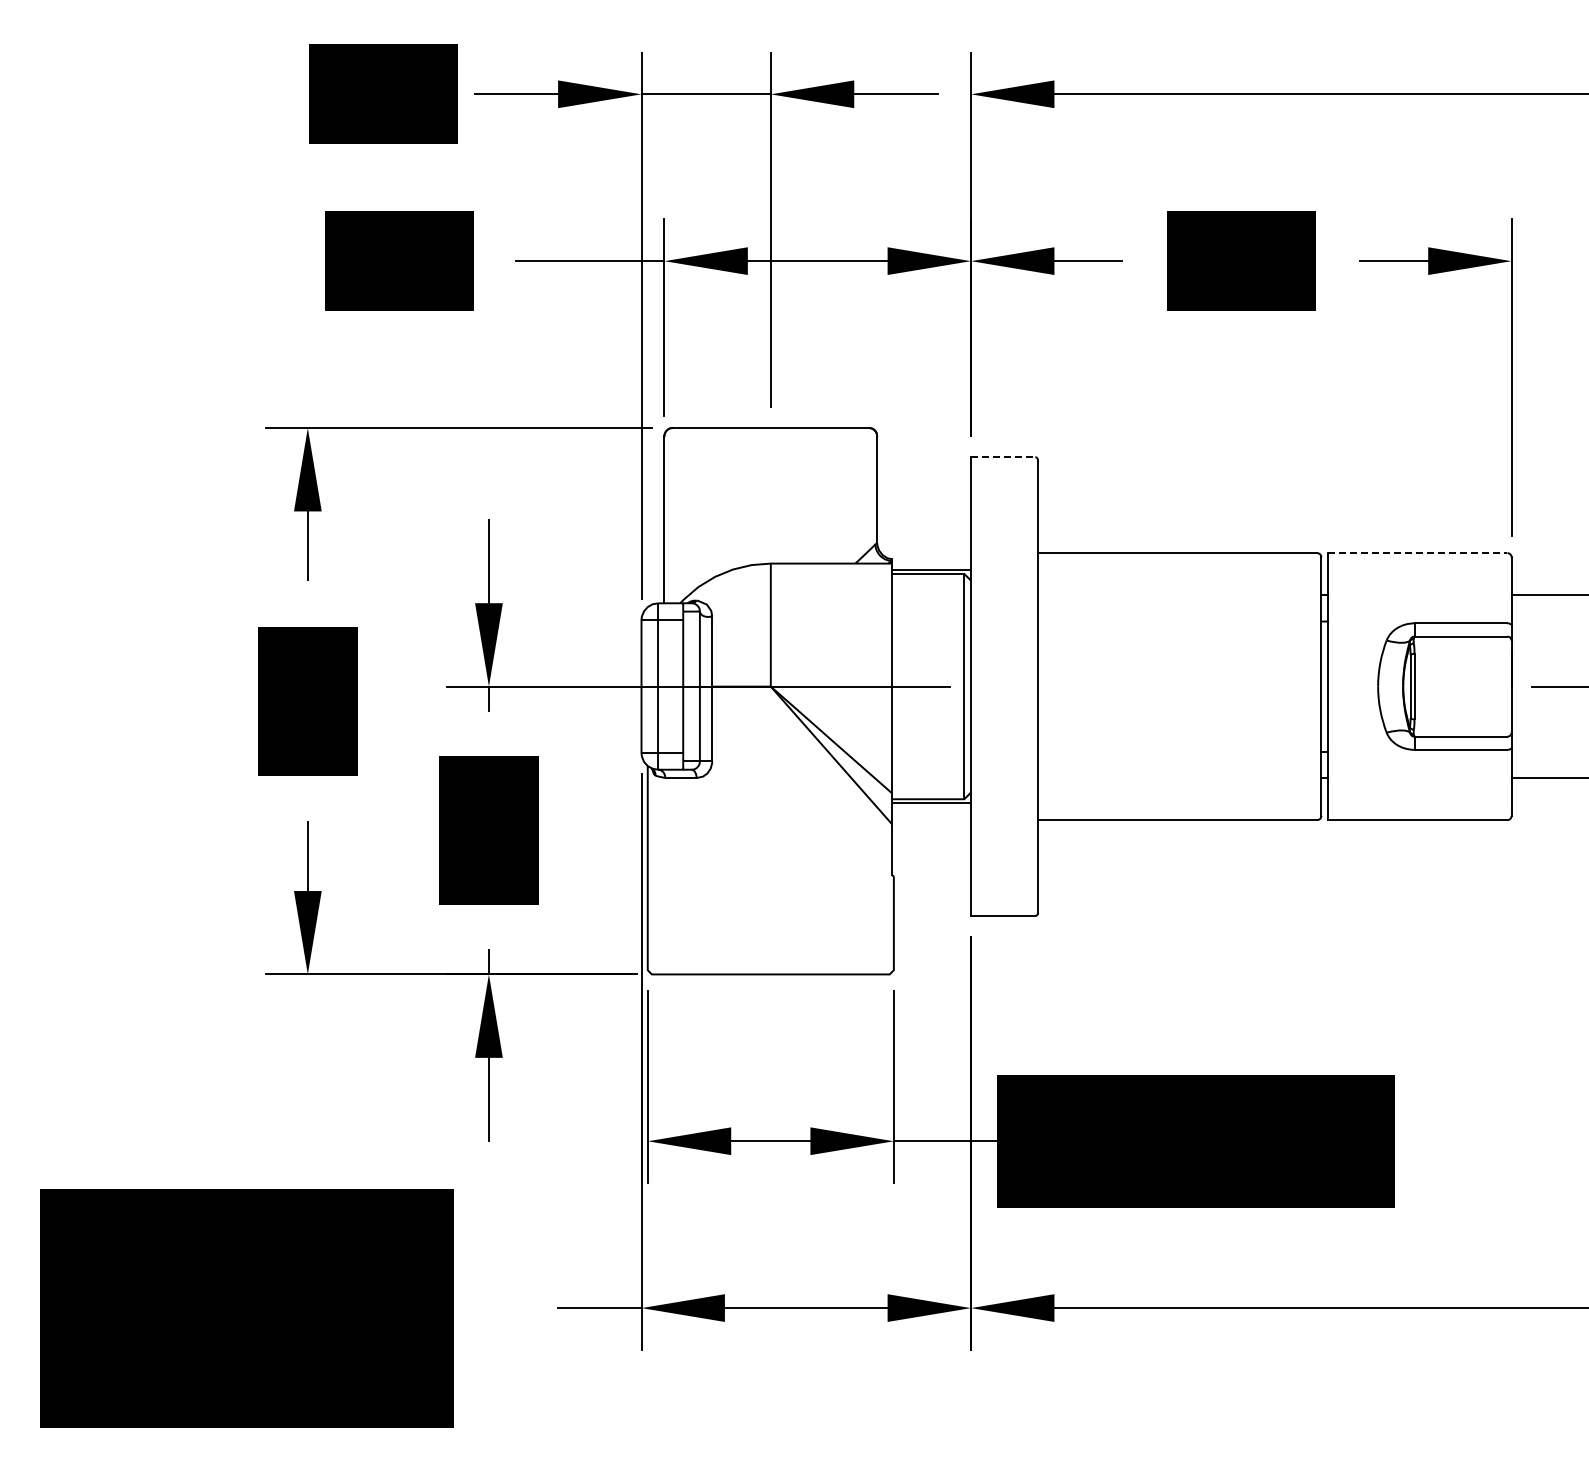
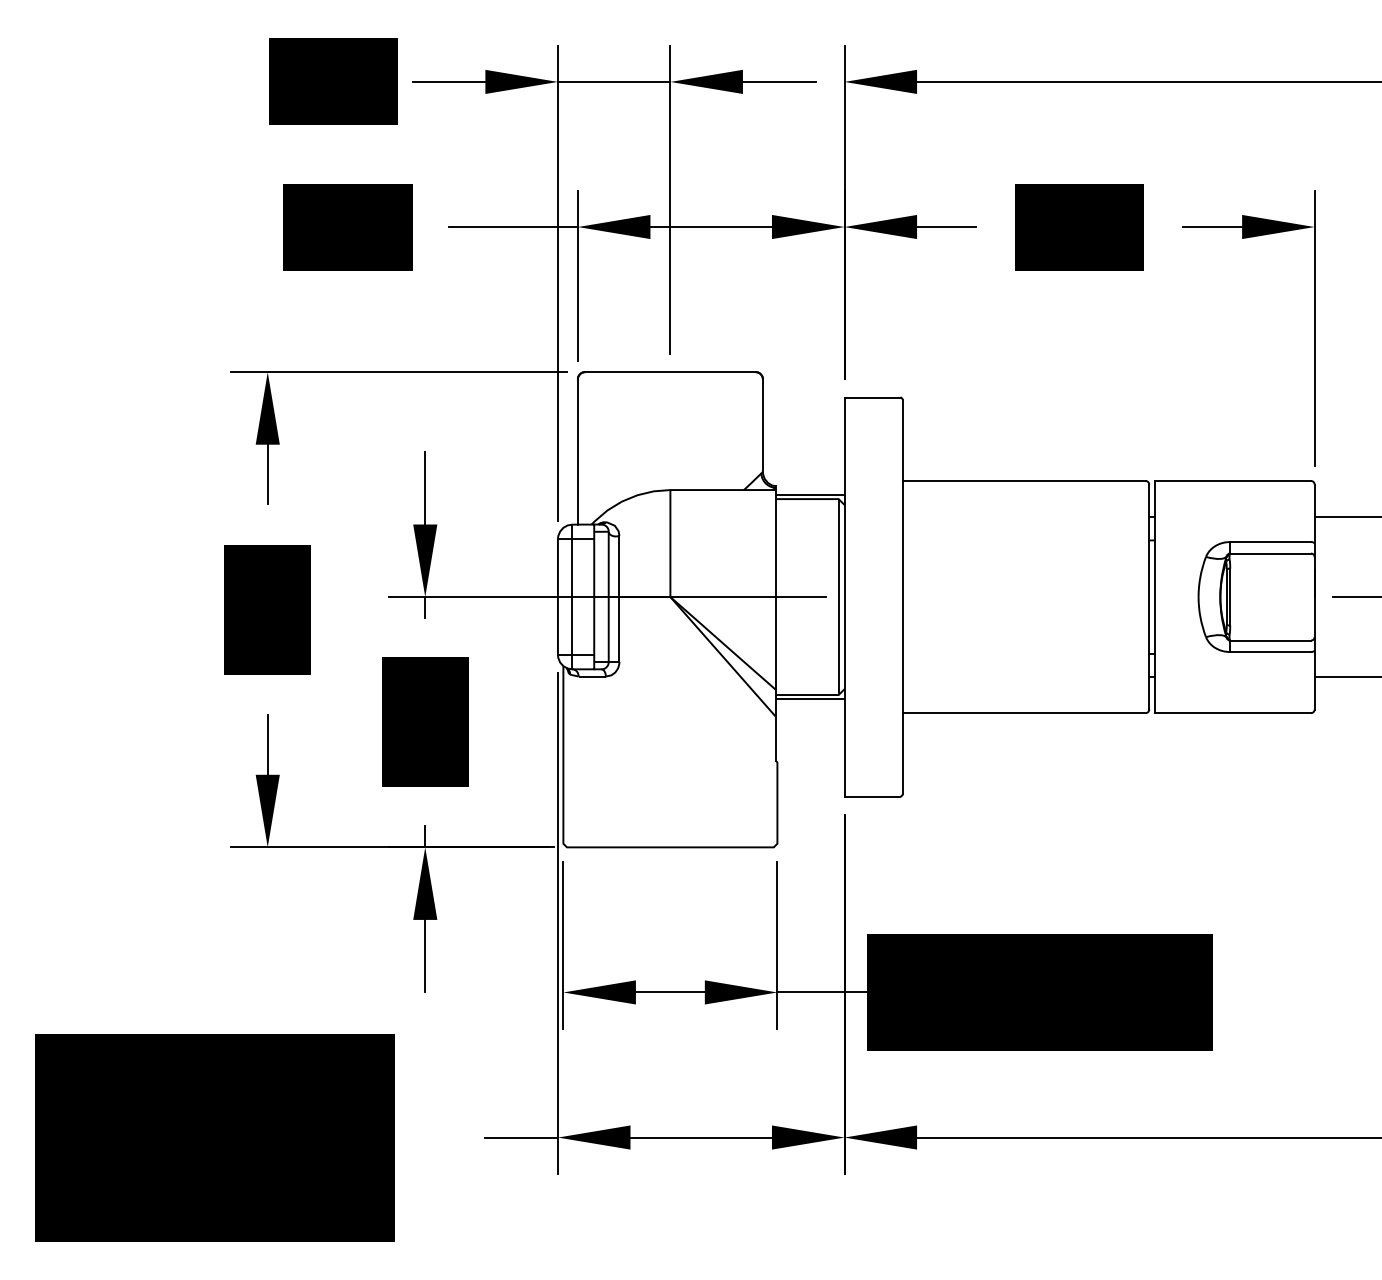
line: (1003, 457) -> (872, 397), dashed -> solid
line: (1417, 553) -> (1232, 481), dashed -> solid

